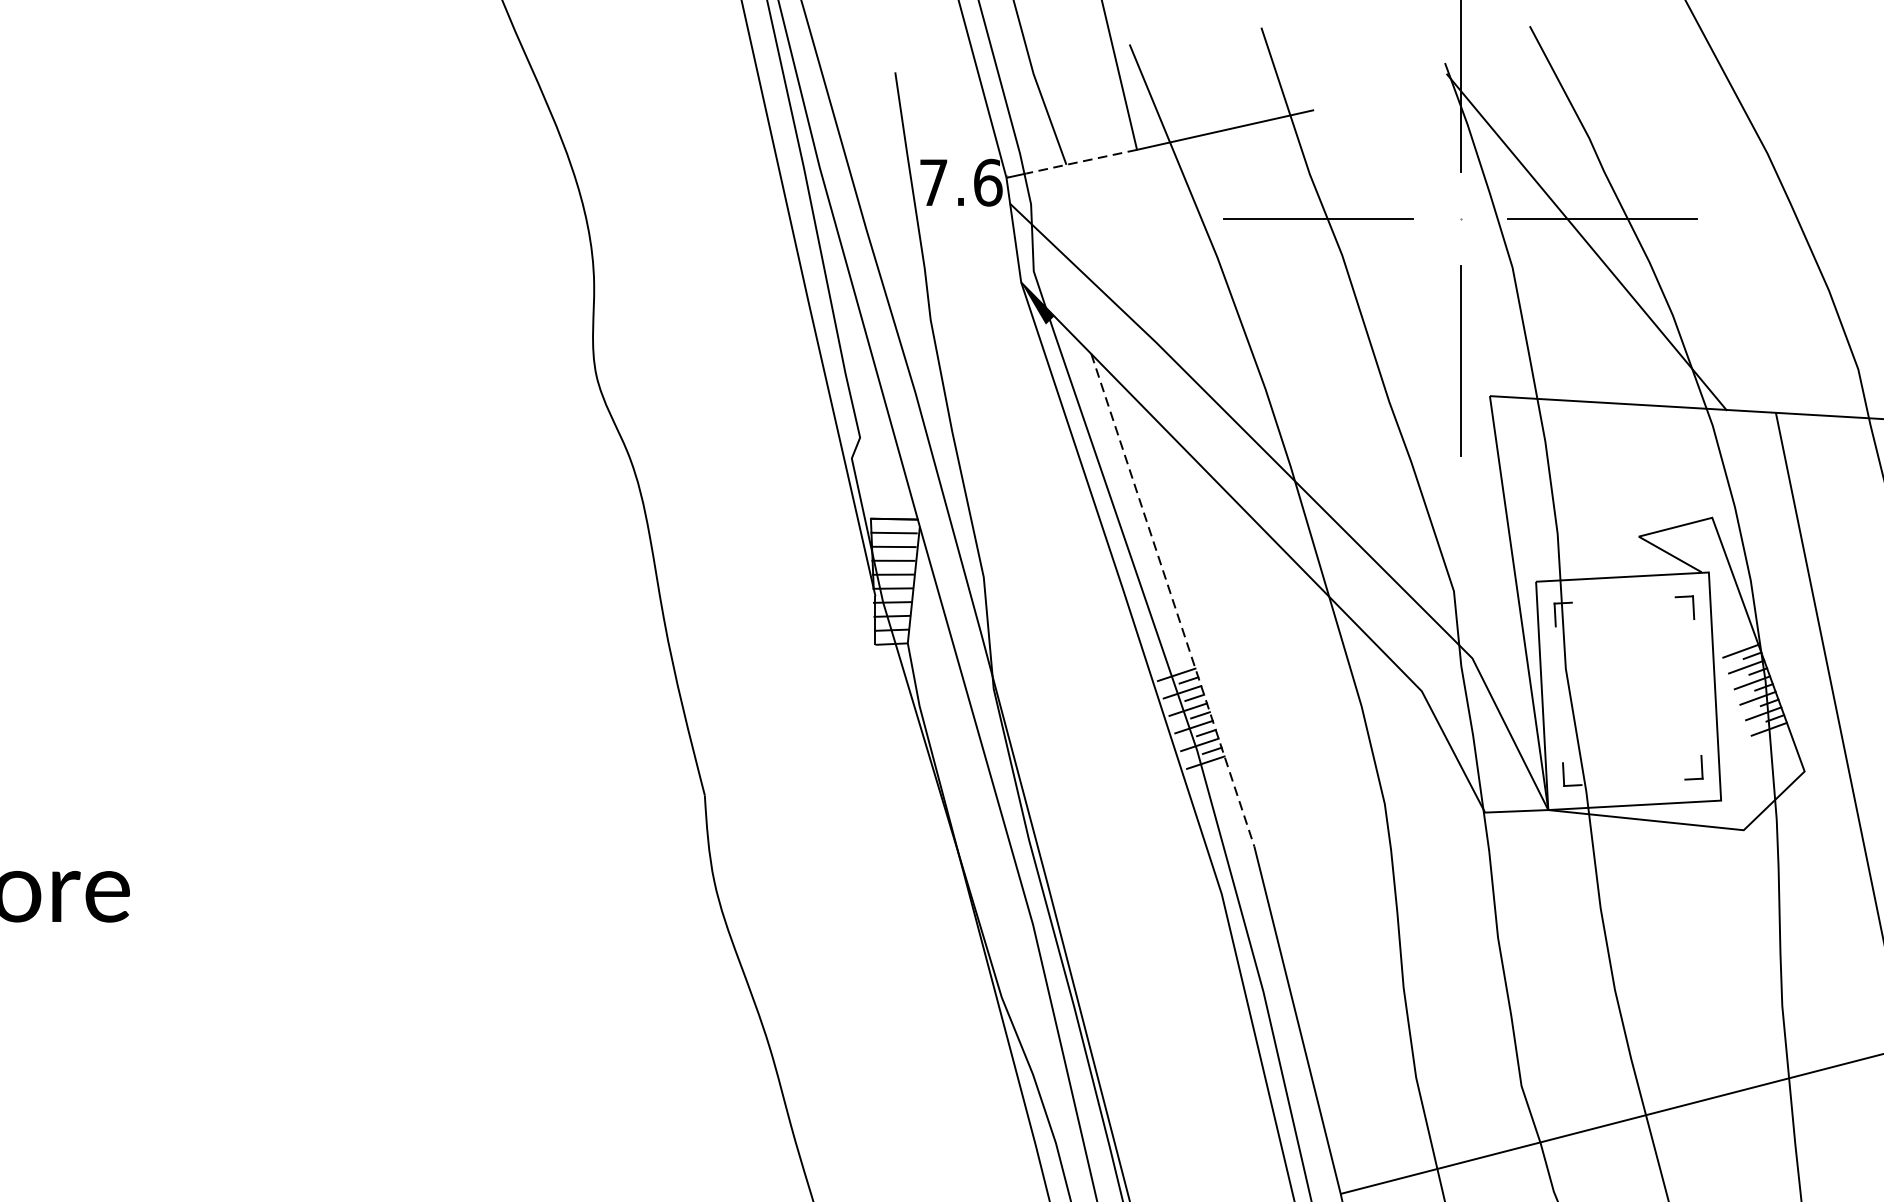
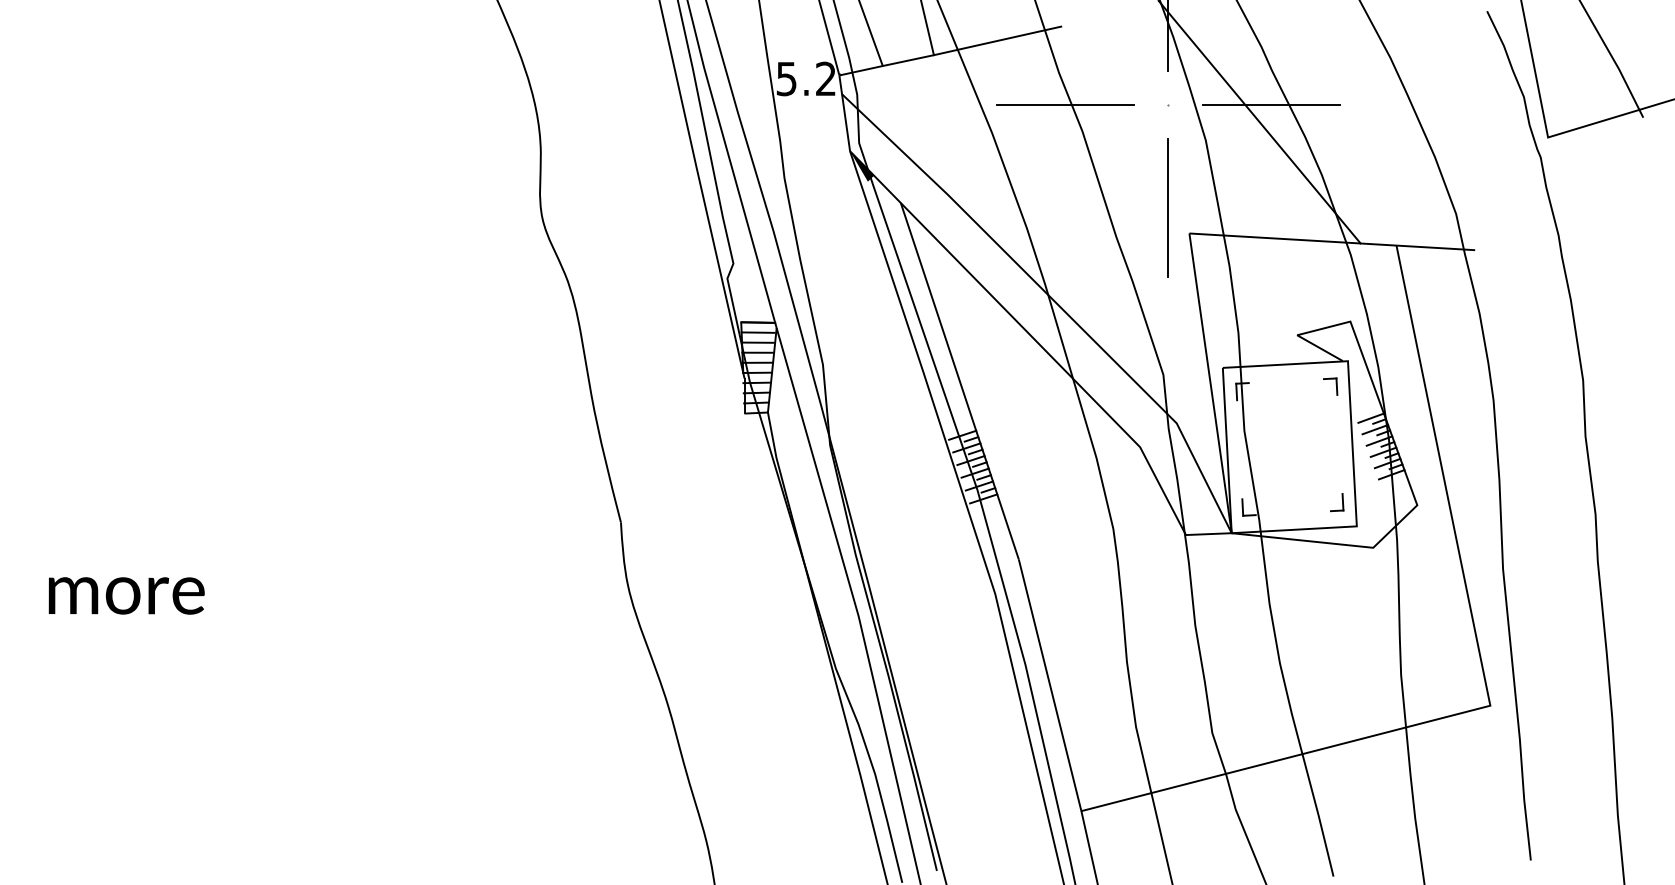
line: (1081, 161) -> (893, 63), dashed -> solid
text: (961, 182) -> (806, 78), 7.6 -> 5.2
line: (1172, 600) -> (959, 381), dashed -> solid

